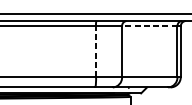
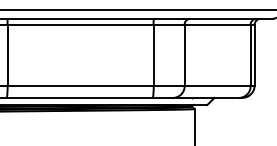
line: (149, 25) -> (217, 24), dashed -> solid
line: (95, 51) -> (153, 54), dashed -> solid

